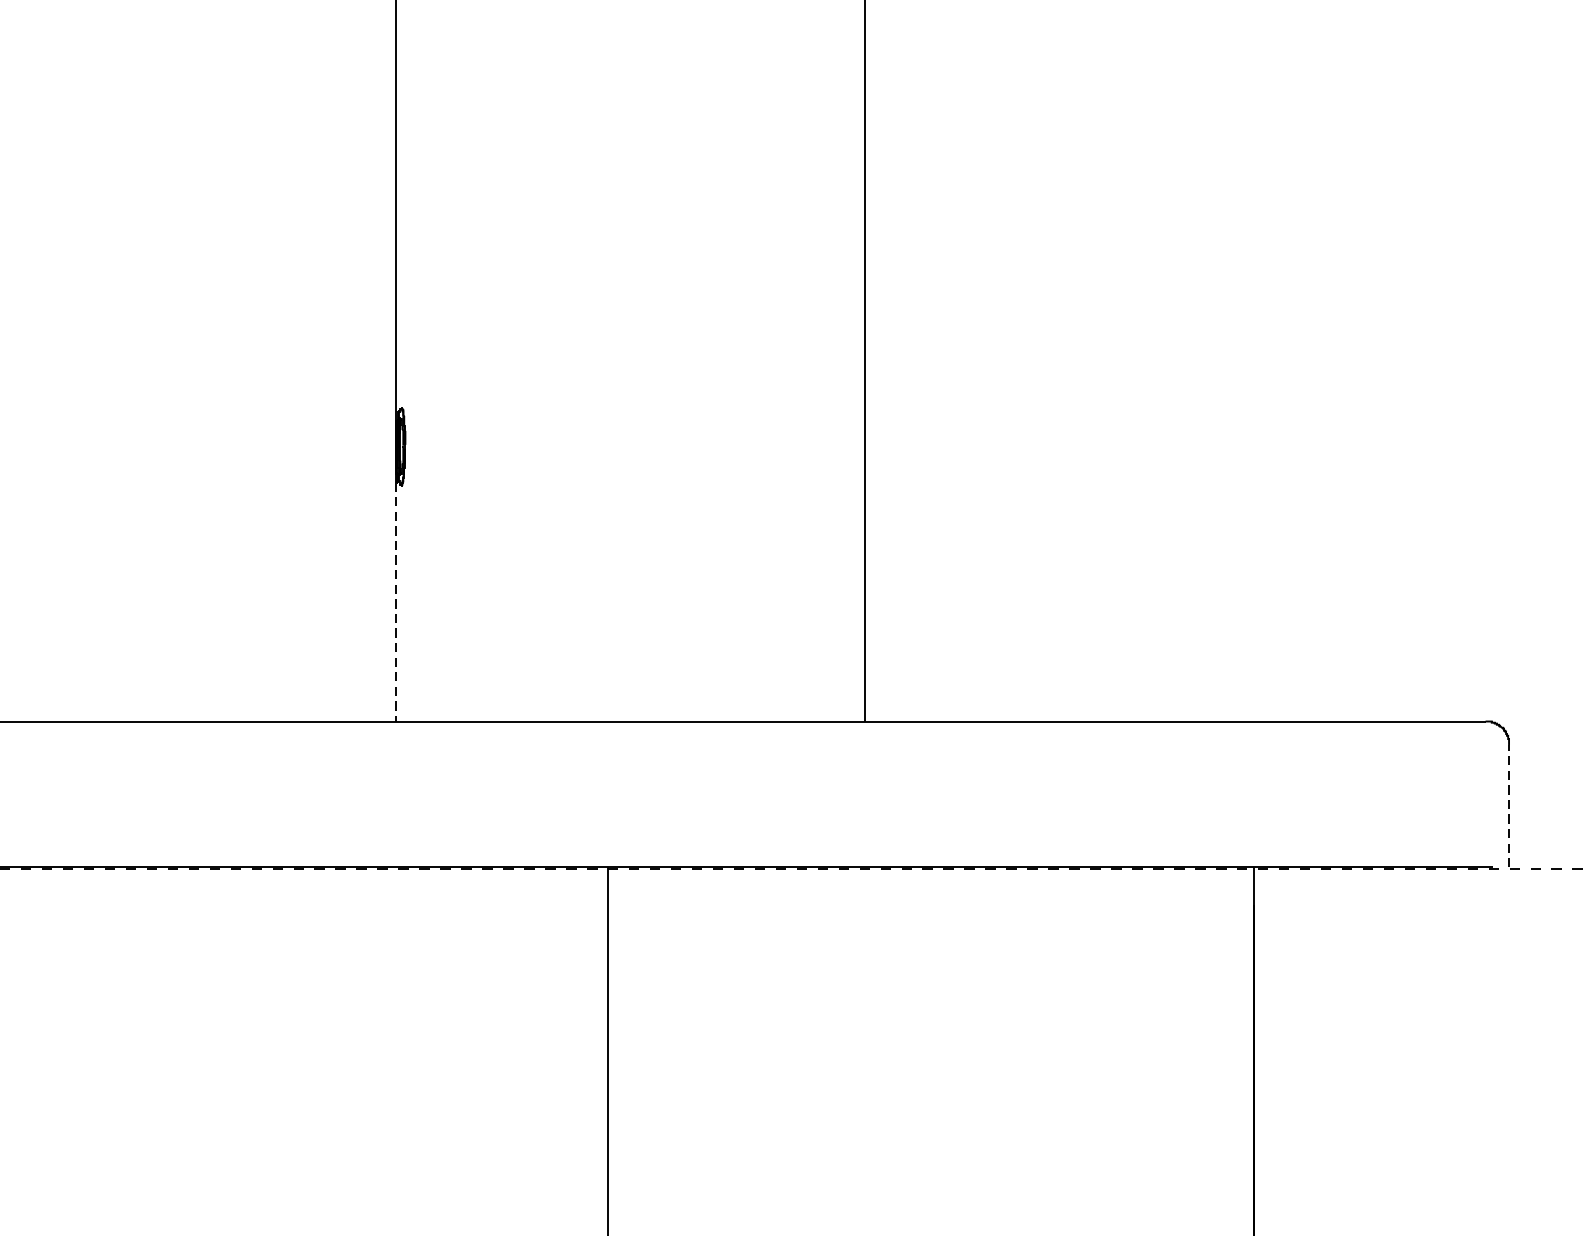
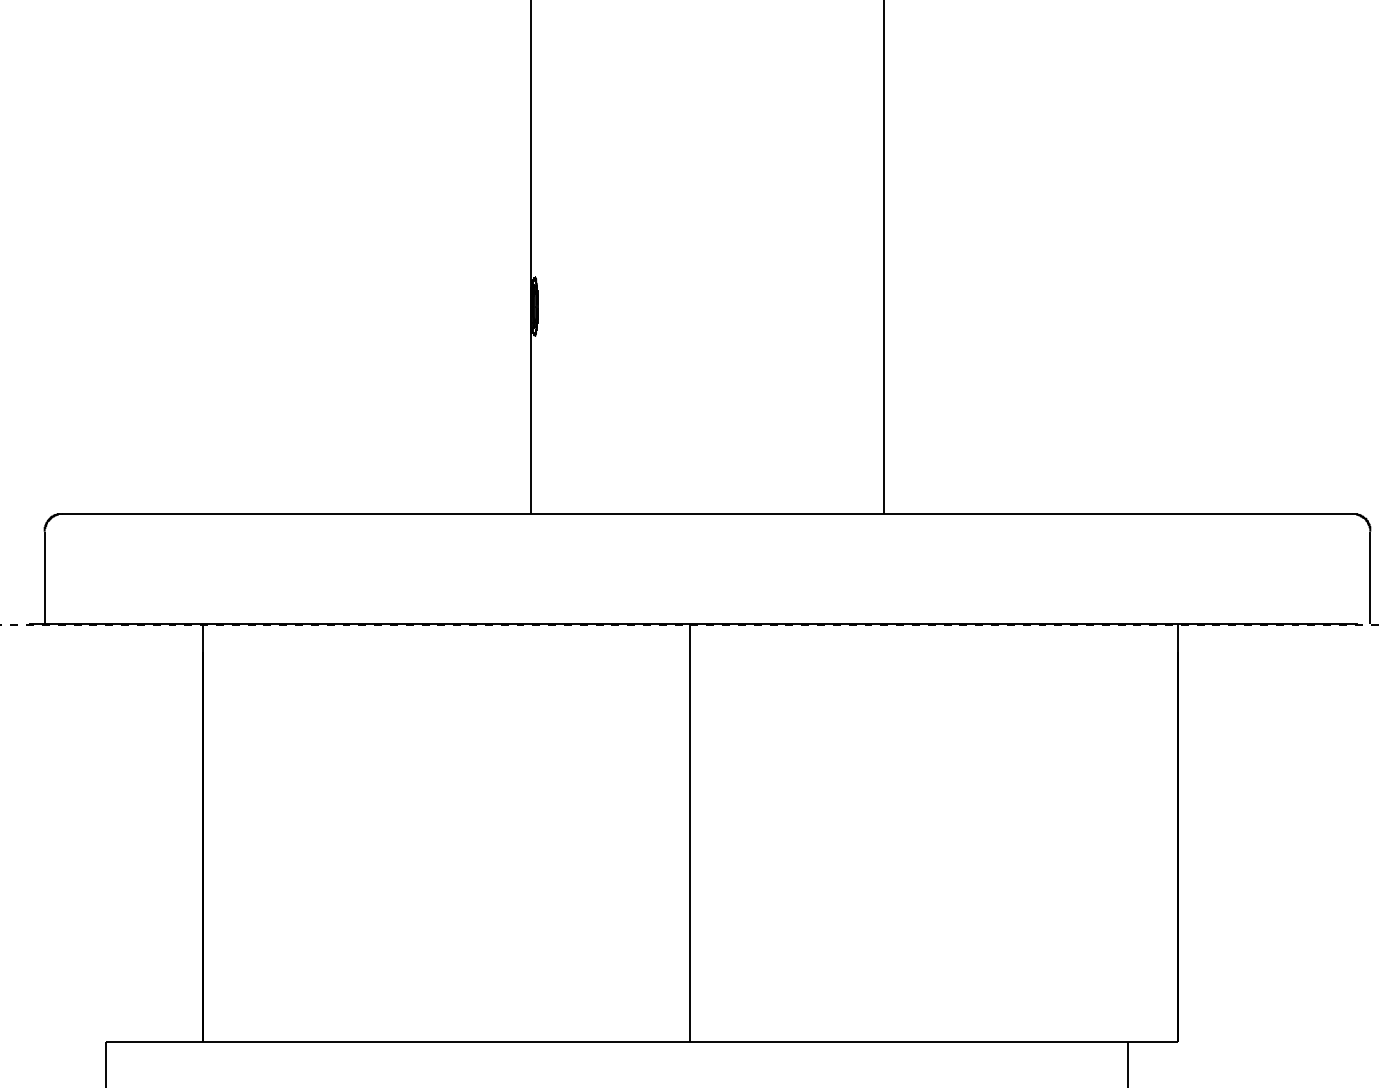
line: (395, 602) -> (530, 424), dashed -> solid
line: (1509, 805) -> (1370, 577), dashed -> solid

